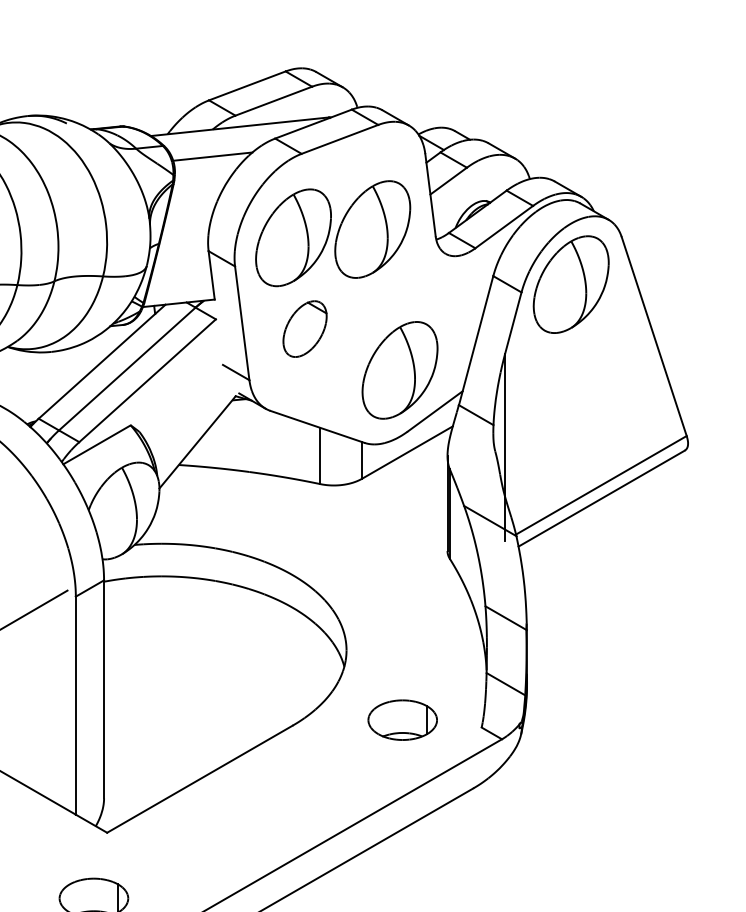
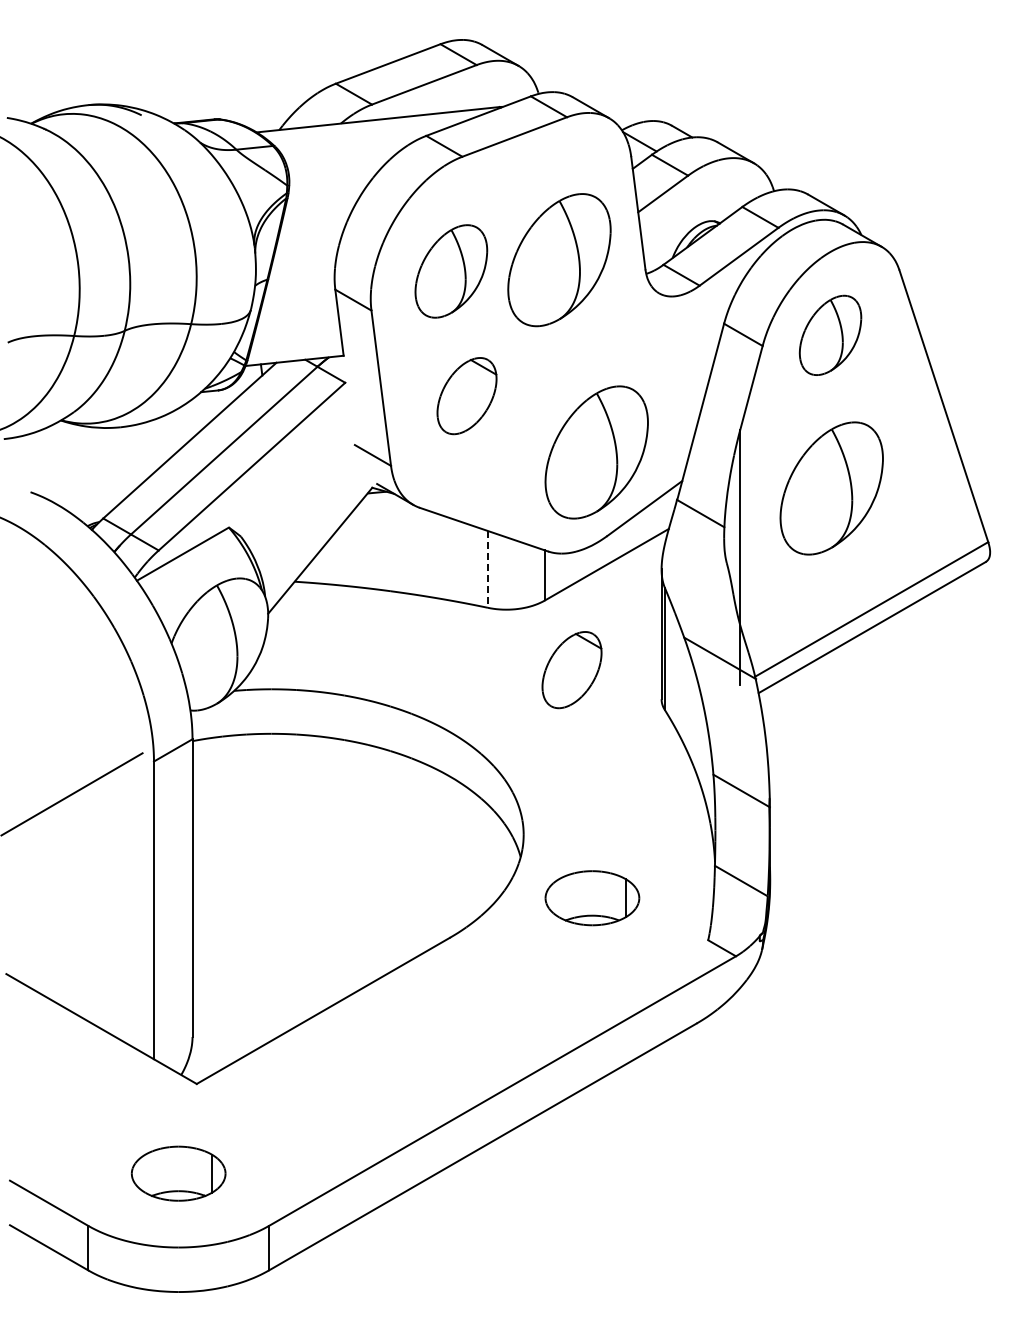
line: (212, 156) -> (340, 160), removed
part: (293, 237) -> (451, 271), size x0.7
part: (571, 284) -> (830, 335), size x0.6
part: (571, 396) -> (831, 488), added
line: (320, 456) -> (487, 569), solid -> dashed
part: (381, 530) -> (571, 670), added
part: (402, 720) -> (592, 898), moved

